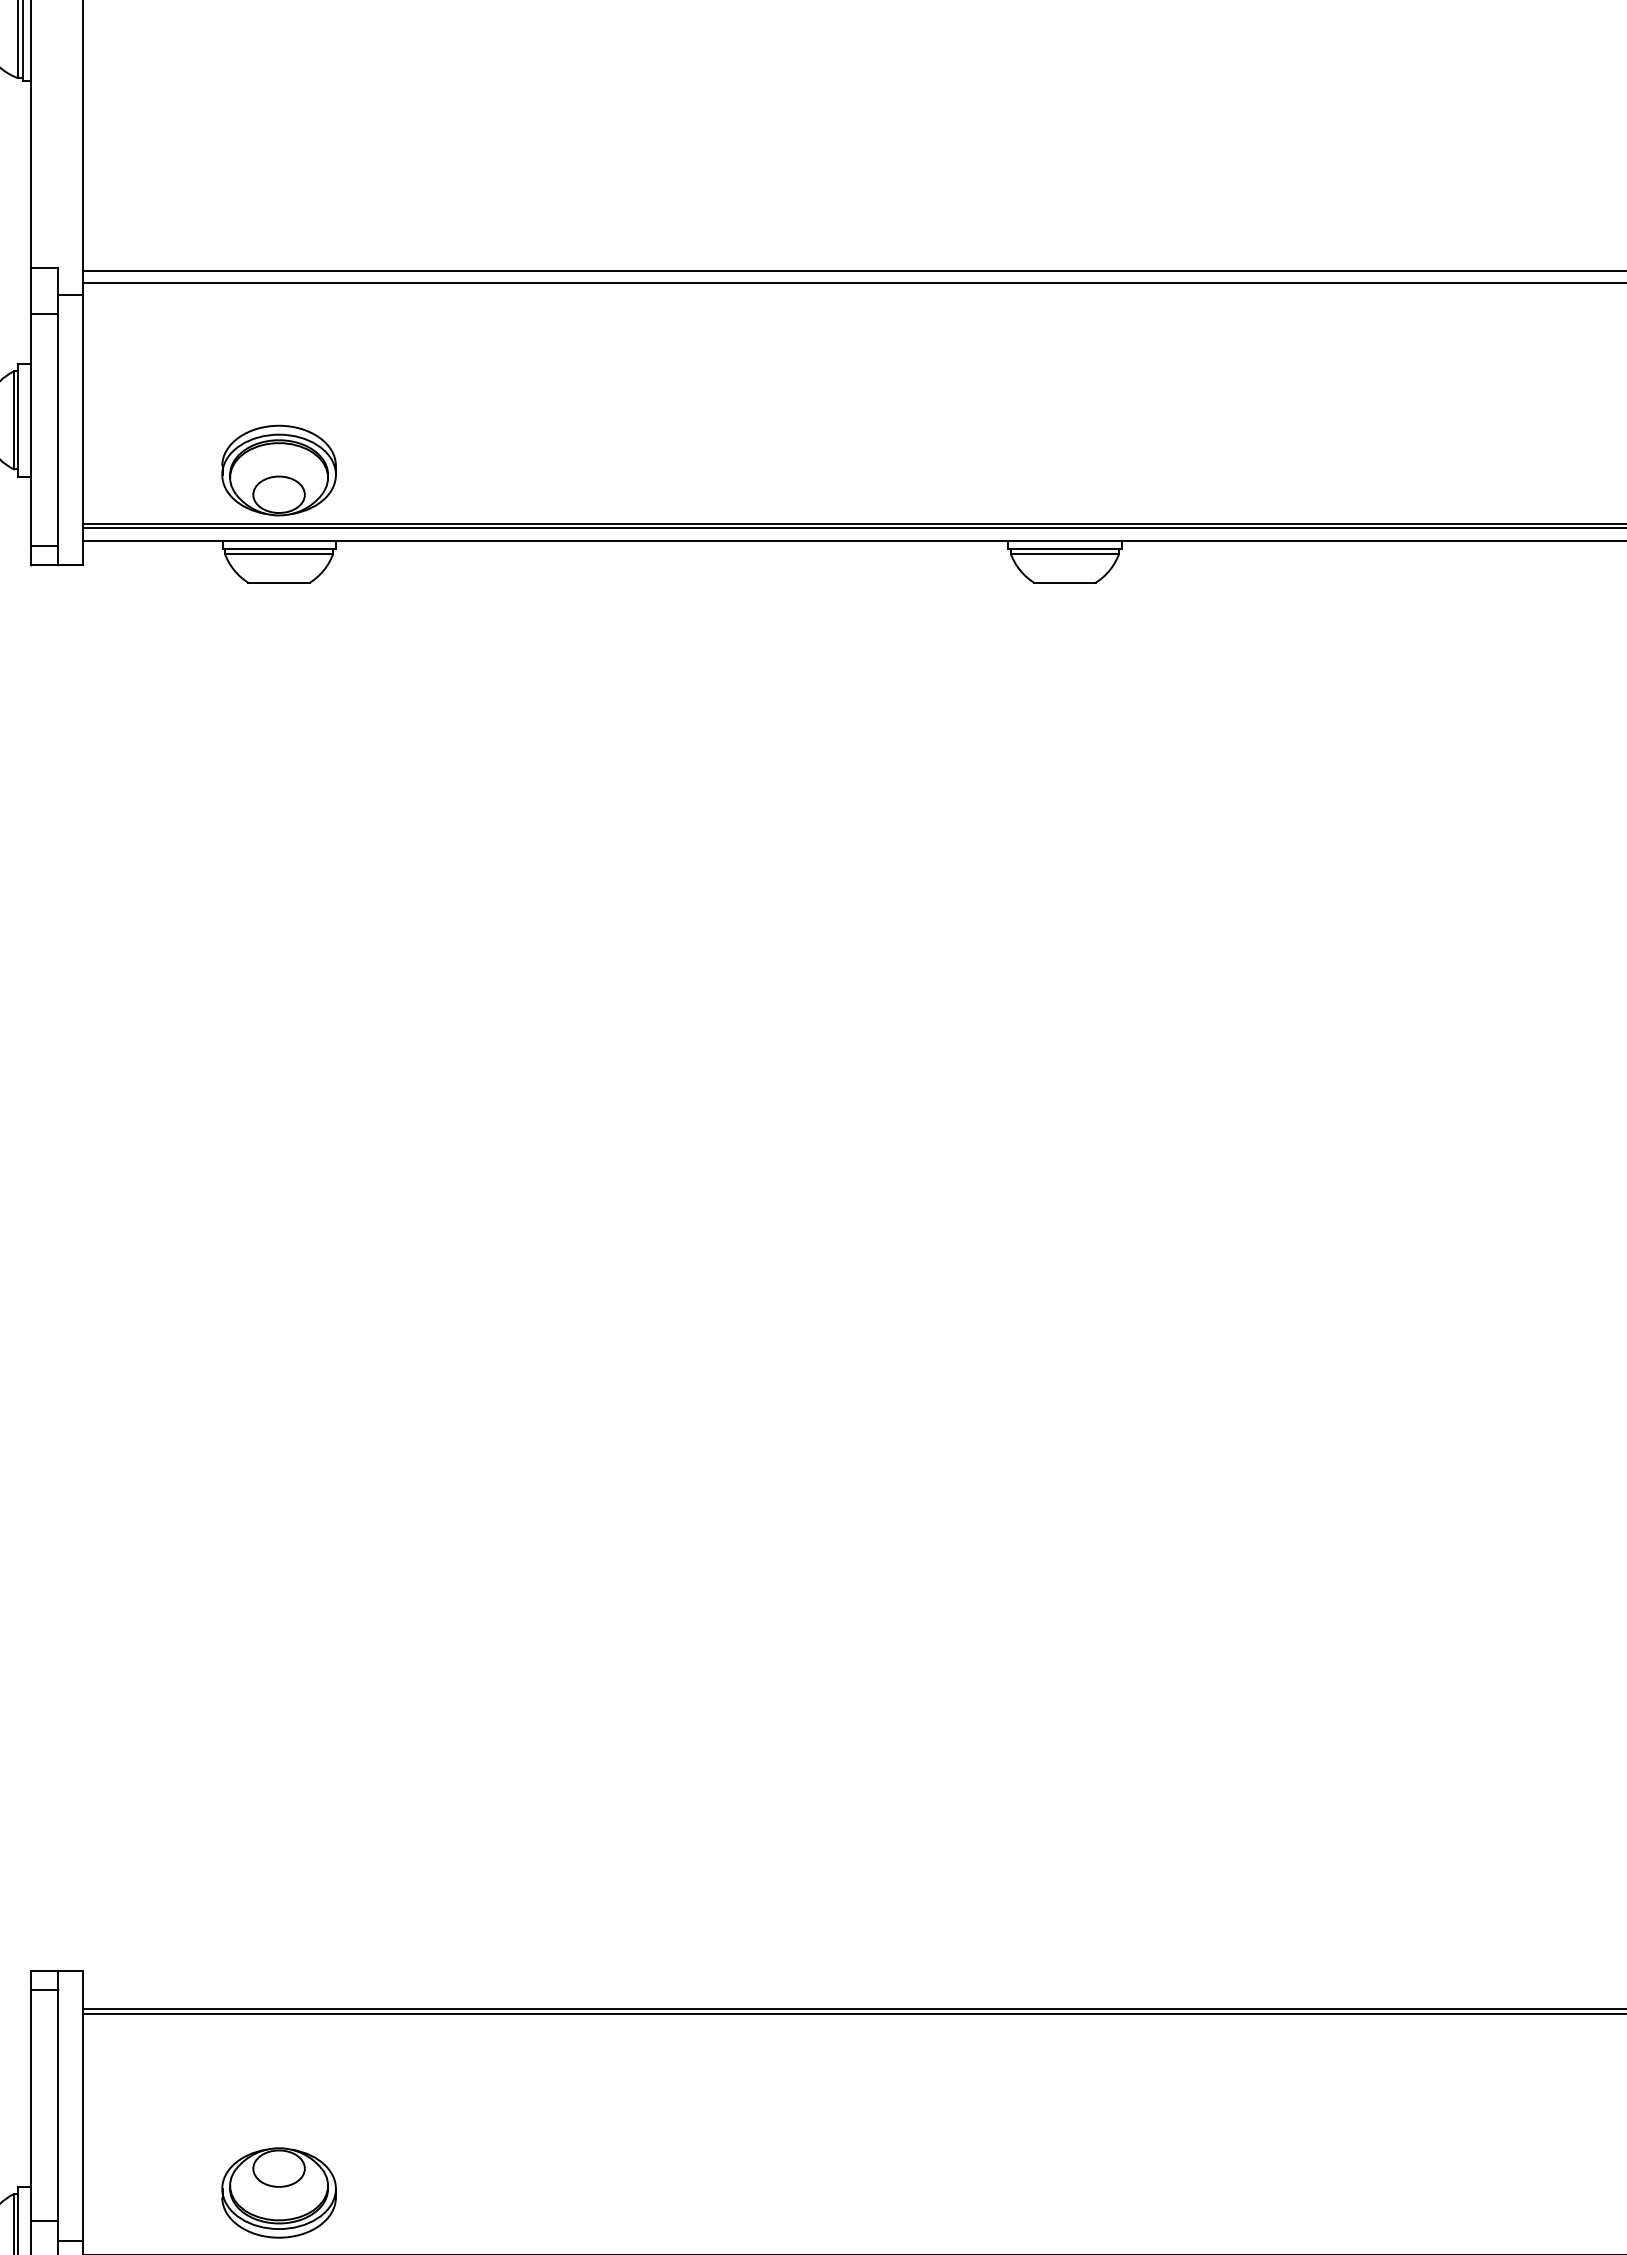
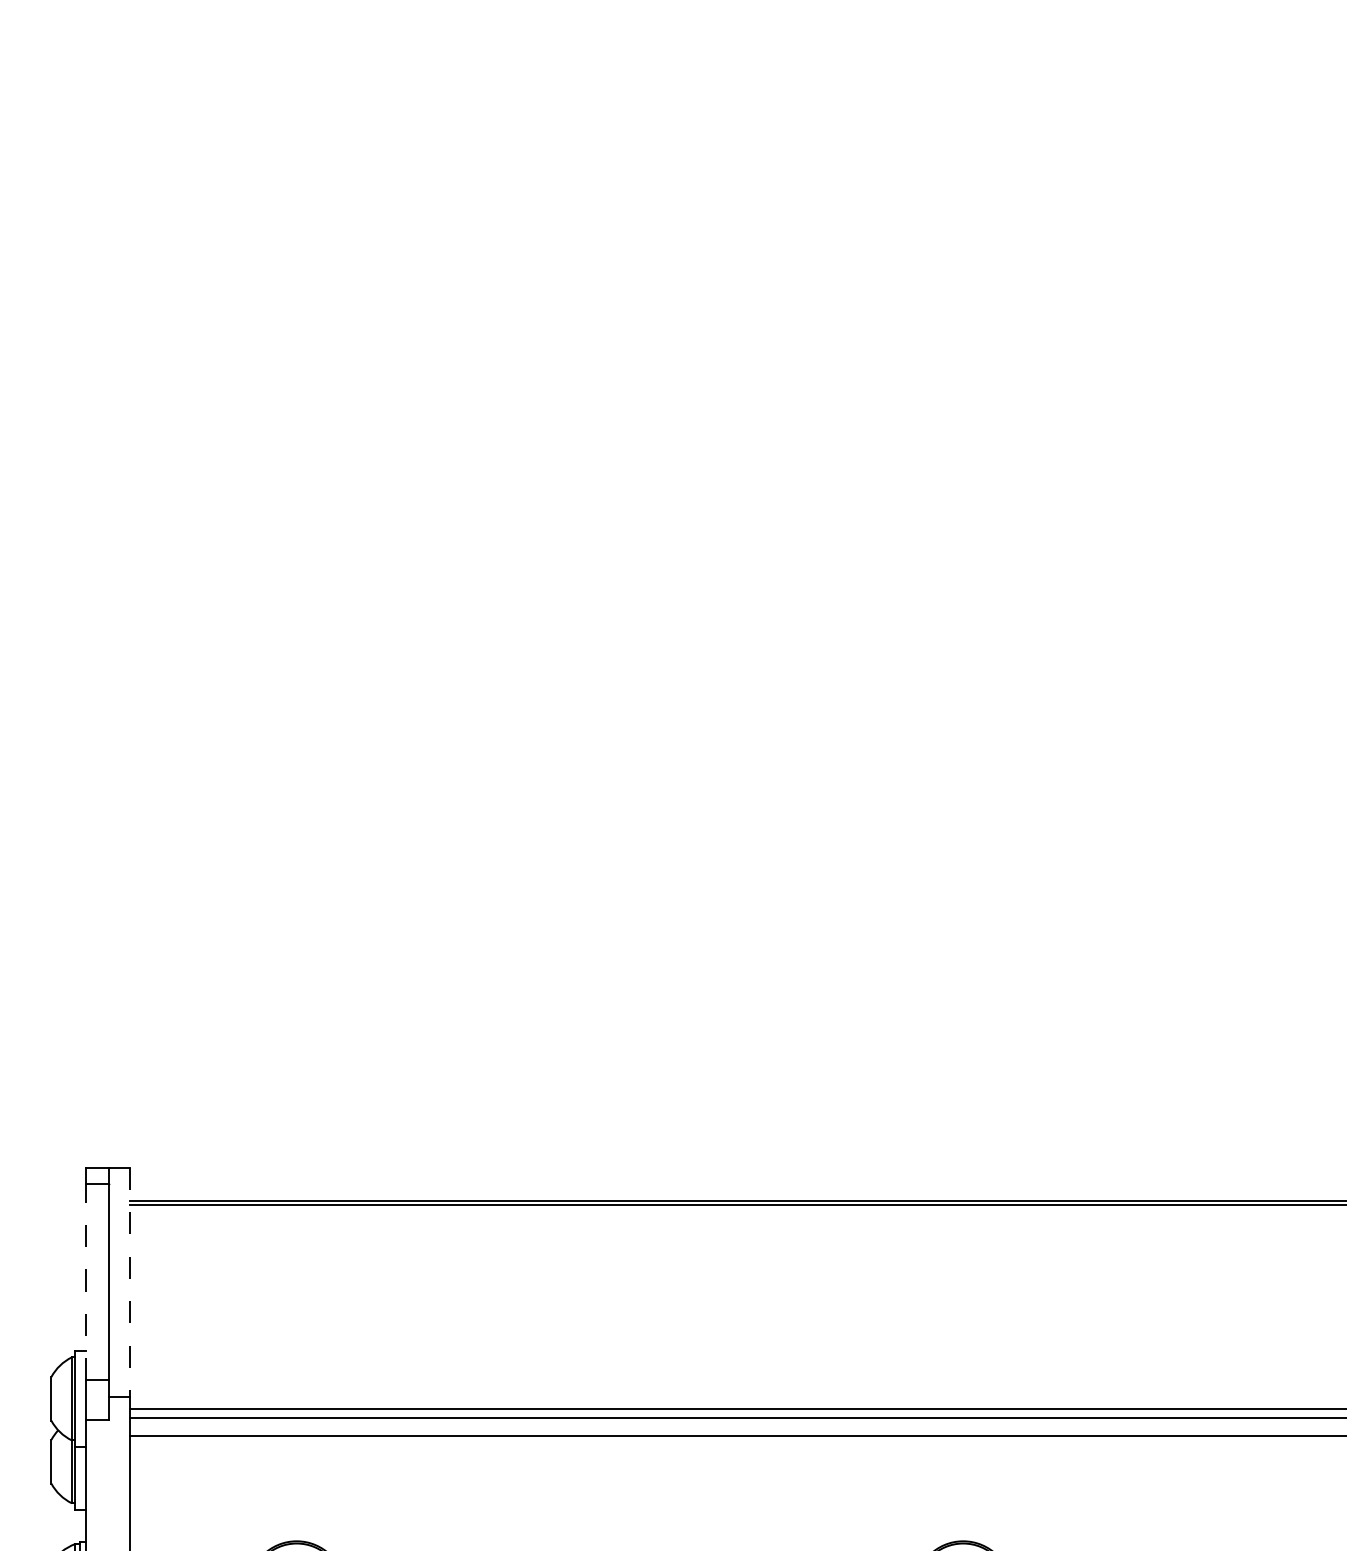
line: (30, 2105) -> (85, 1282), solid -> dashed
line: (82, 2106) -> (130, 1283), solid -> dashed
part: (278, 2192) -> (296, 1355), removed

